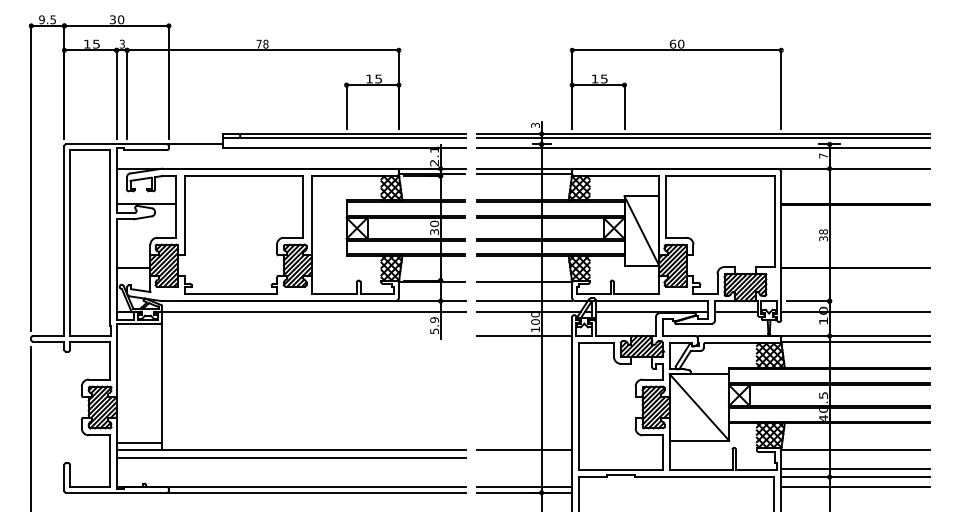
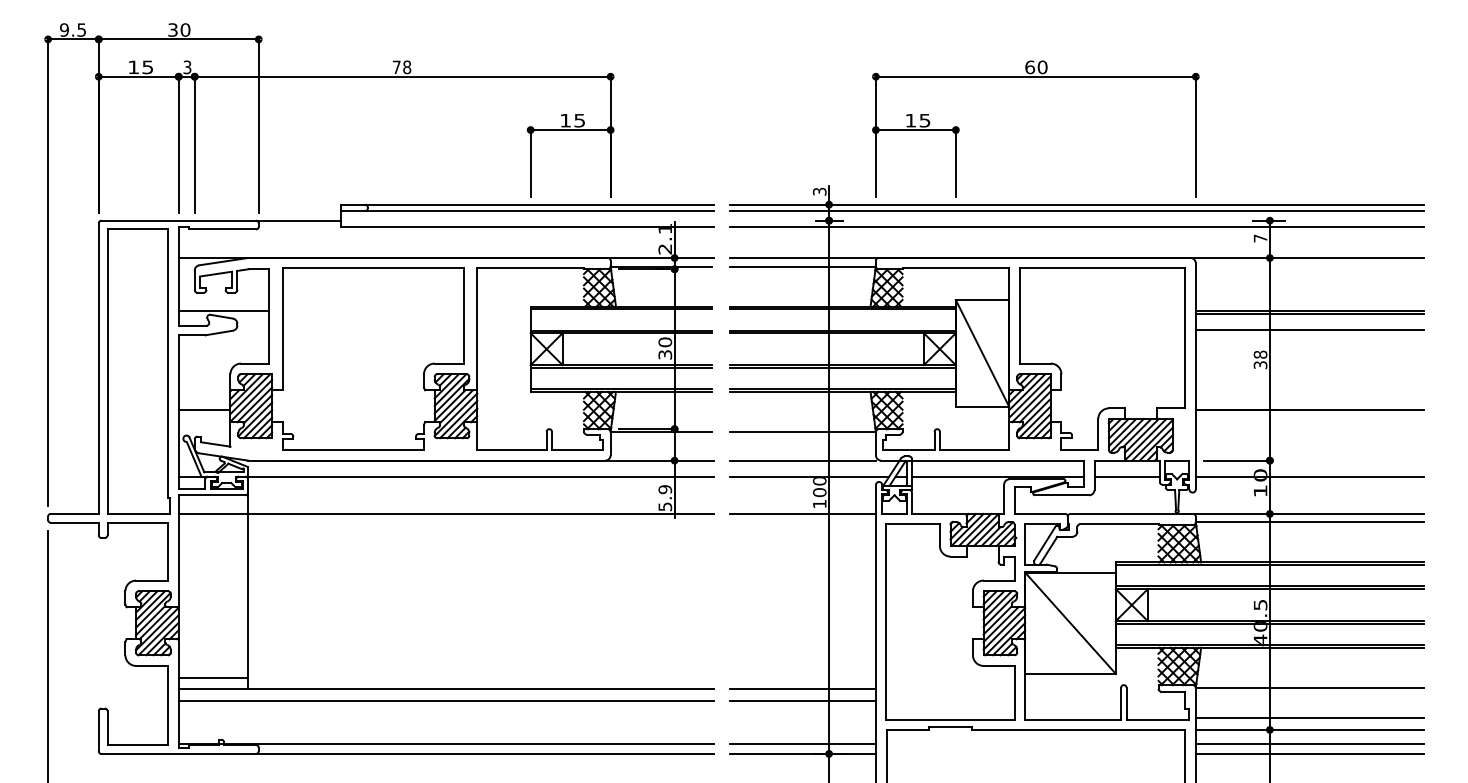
line: (855, 215) -> (1309, 329), added
line: (291, 336) -> (446, 514), added
line: (524, 458) -> (802, 701), added
line: (855, 492) -> (1309, 753), added

